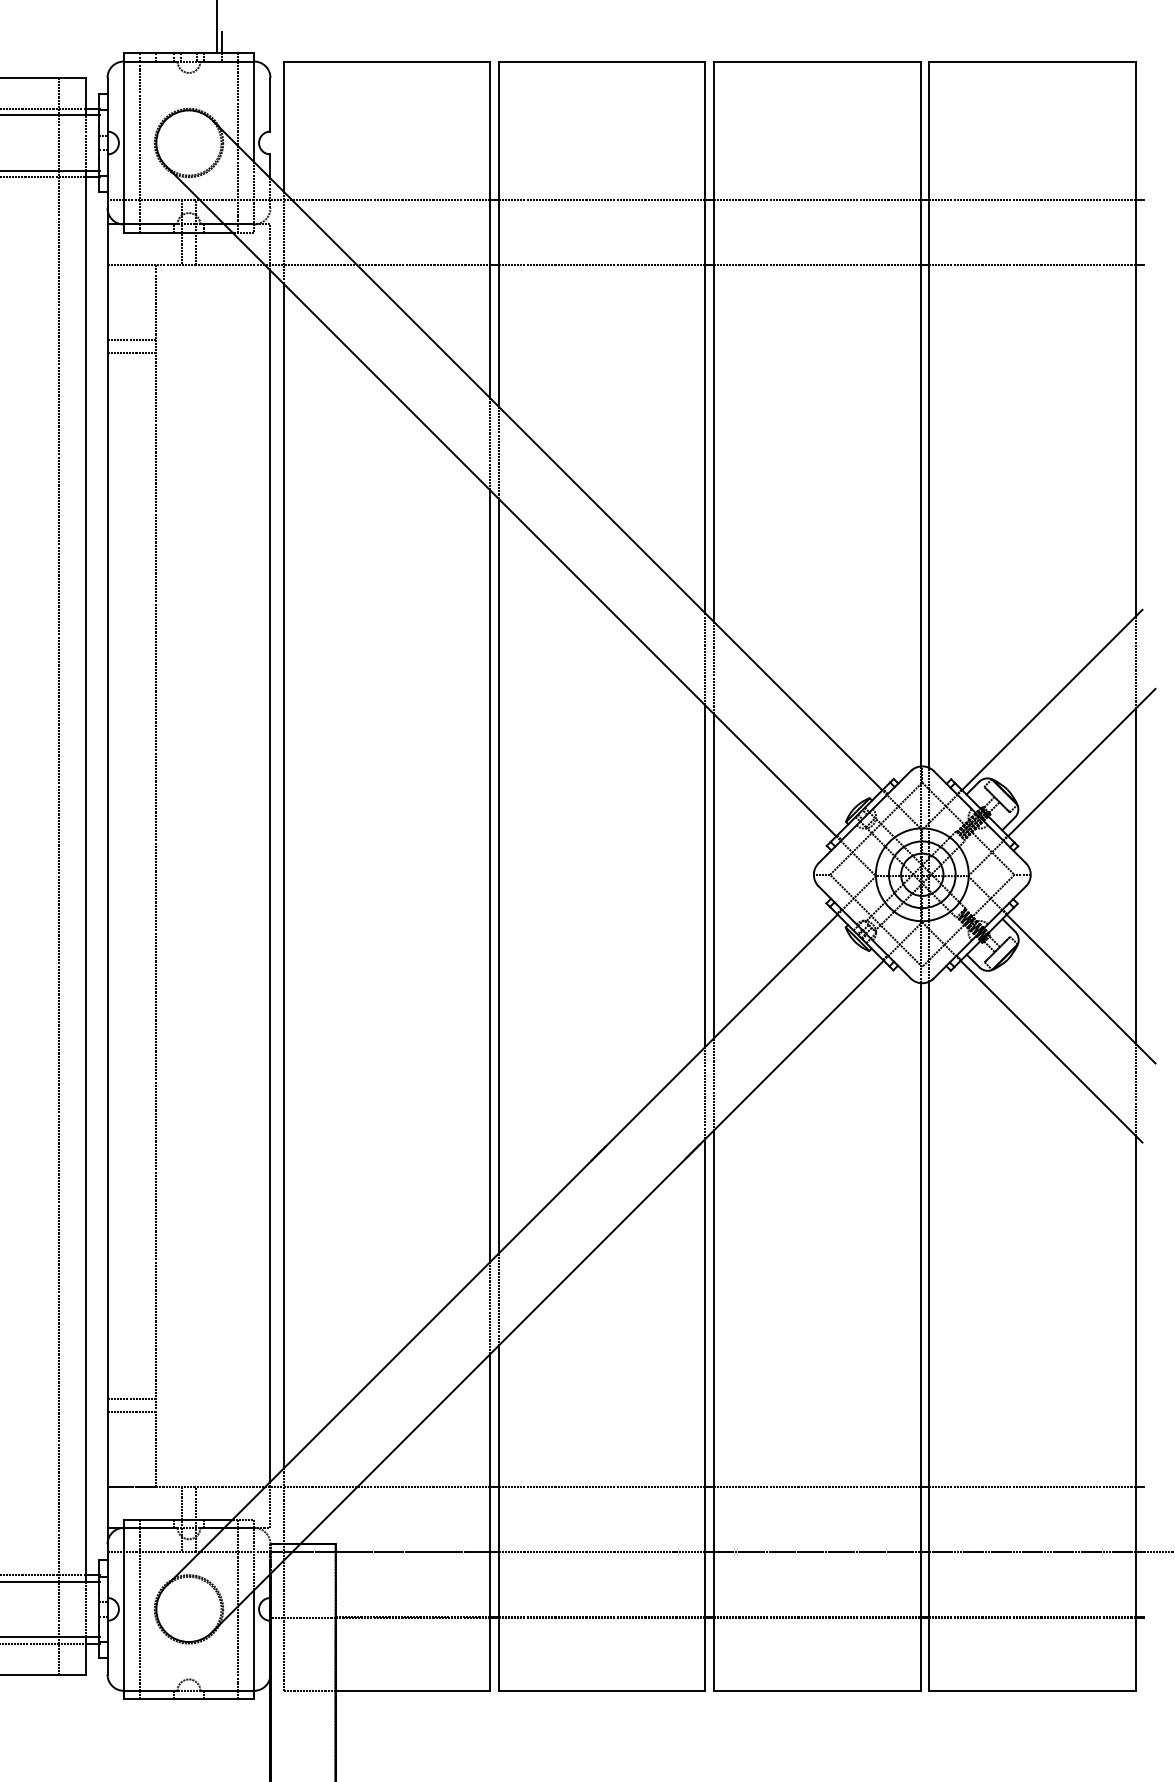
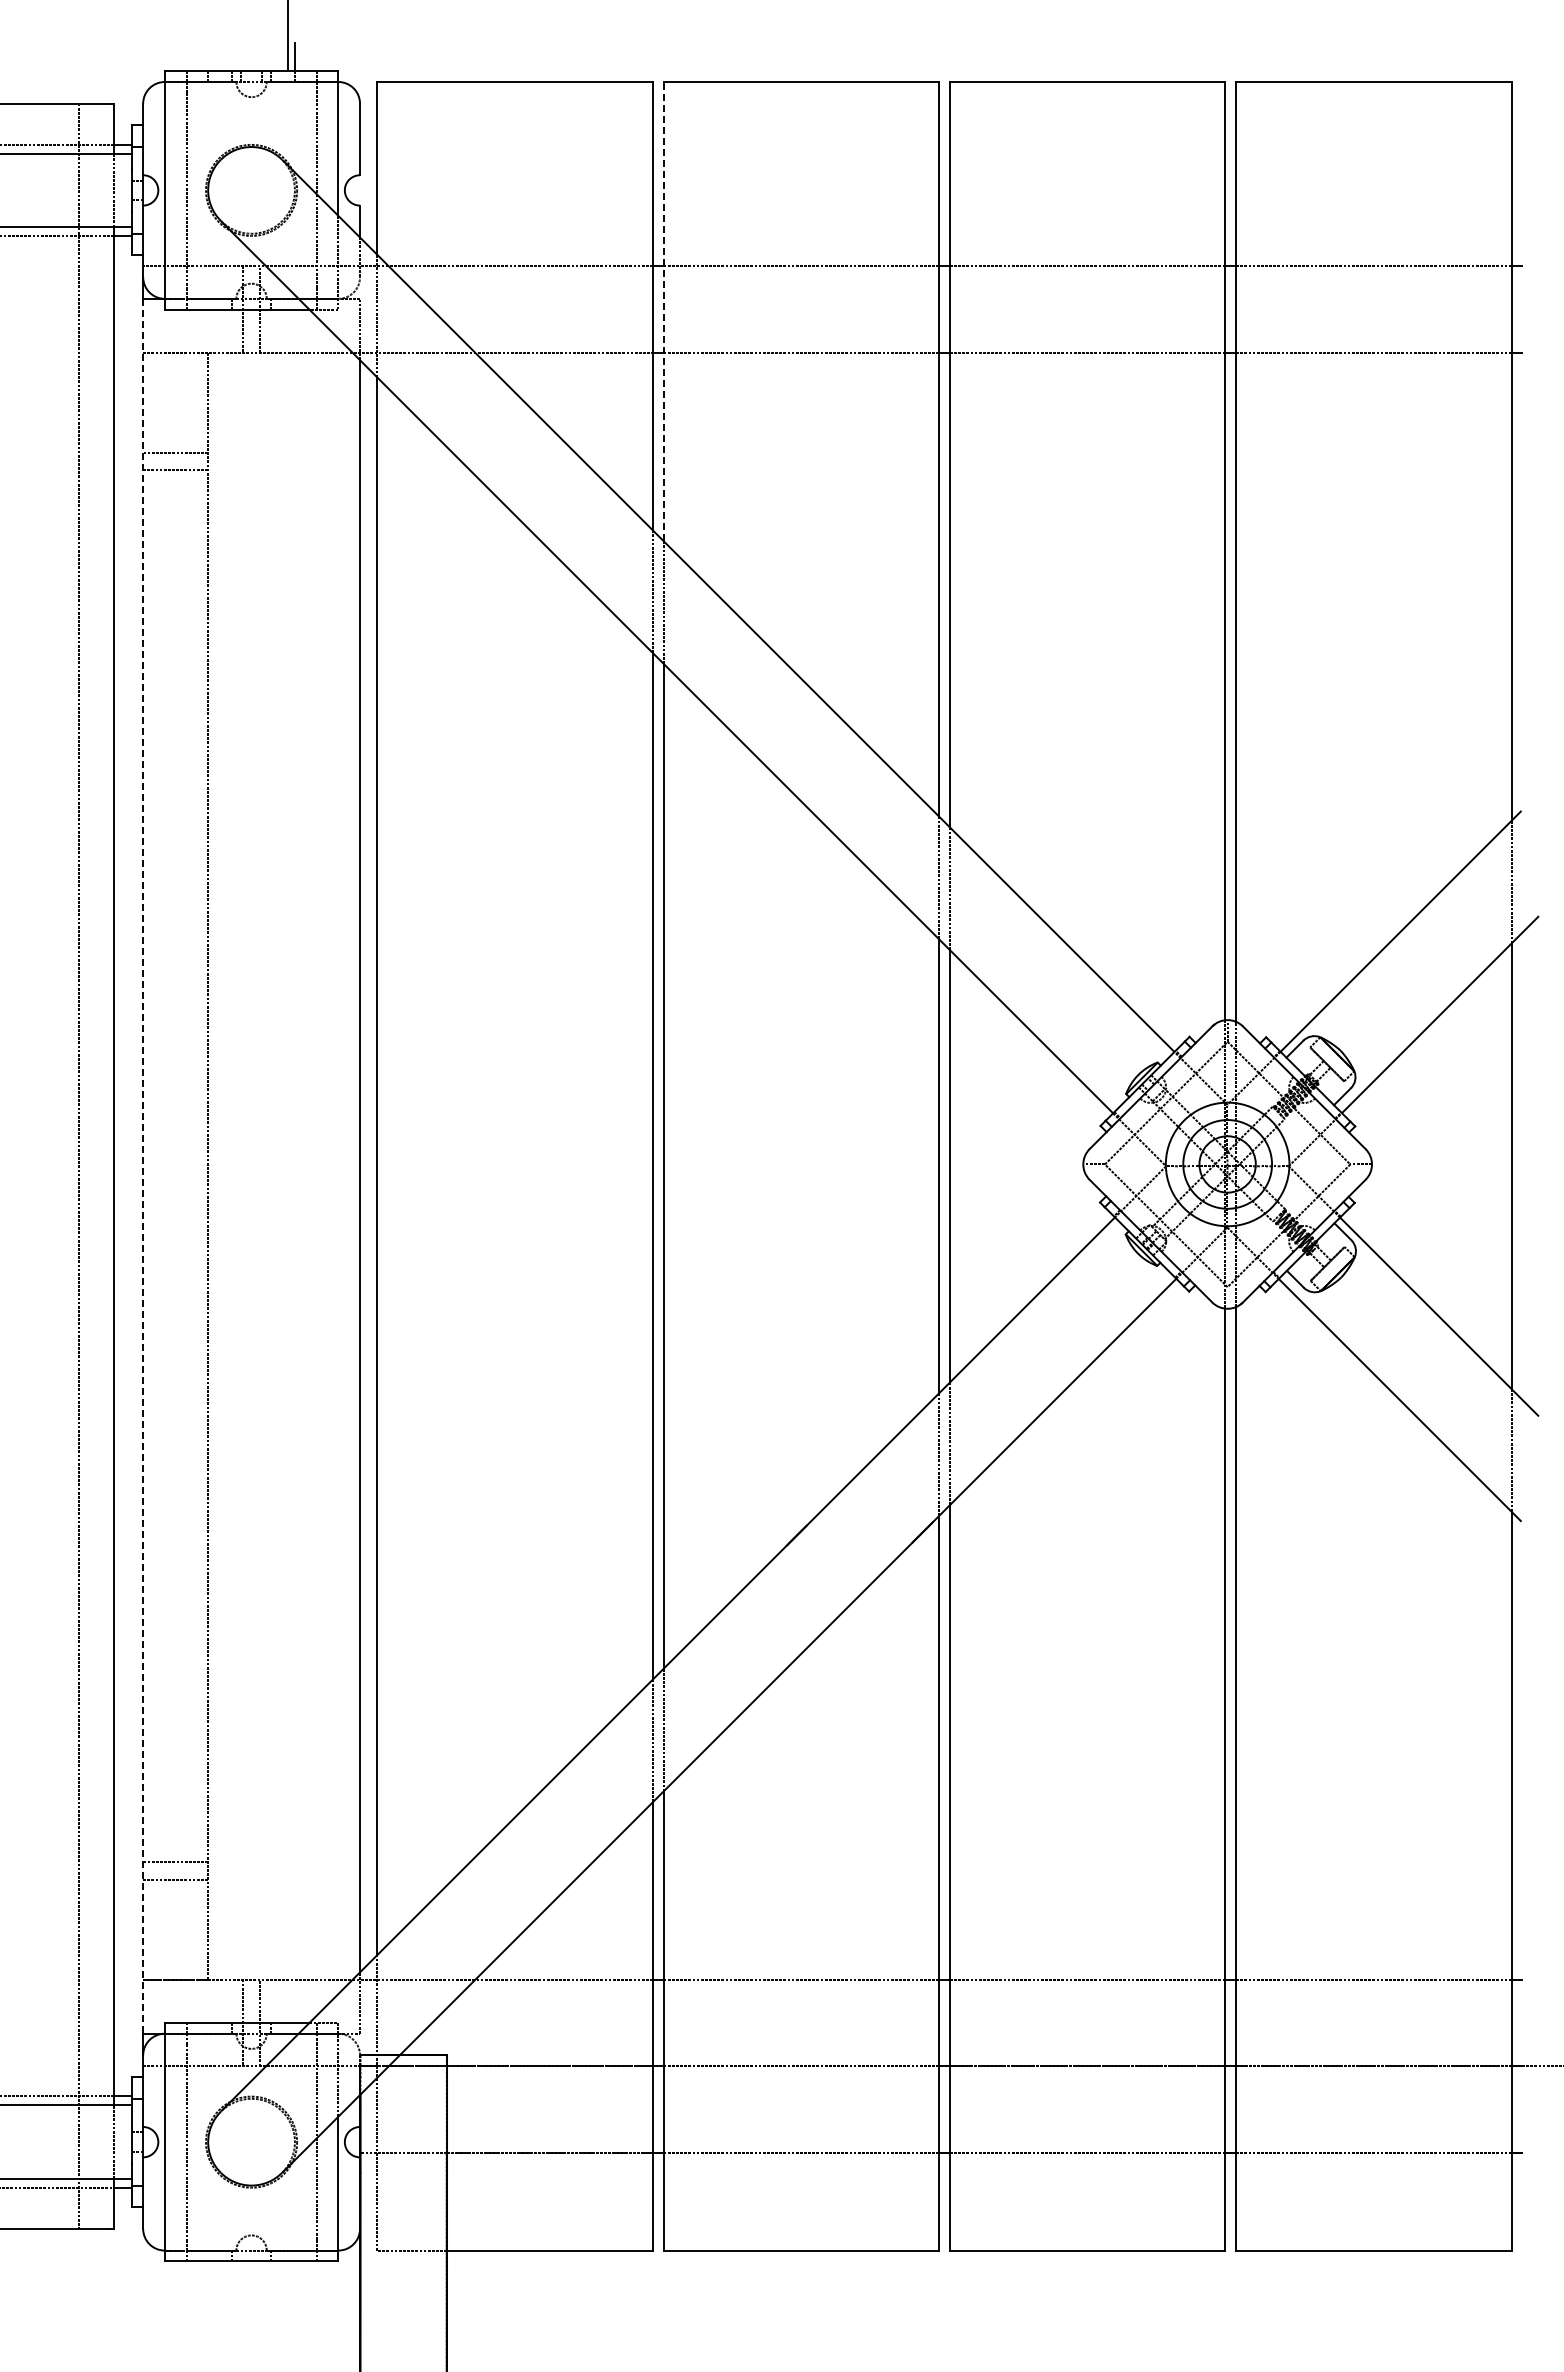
line: (498, 233) -> (663, 311), solid -> dashed
line: (107, 876) -> (143, 1166), solid -> dashed

